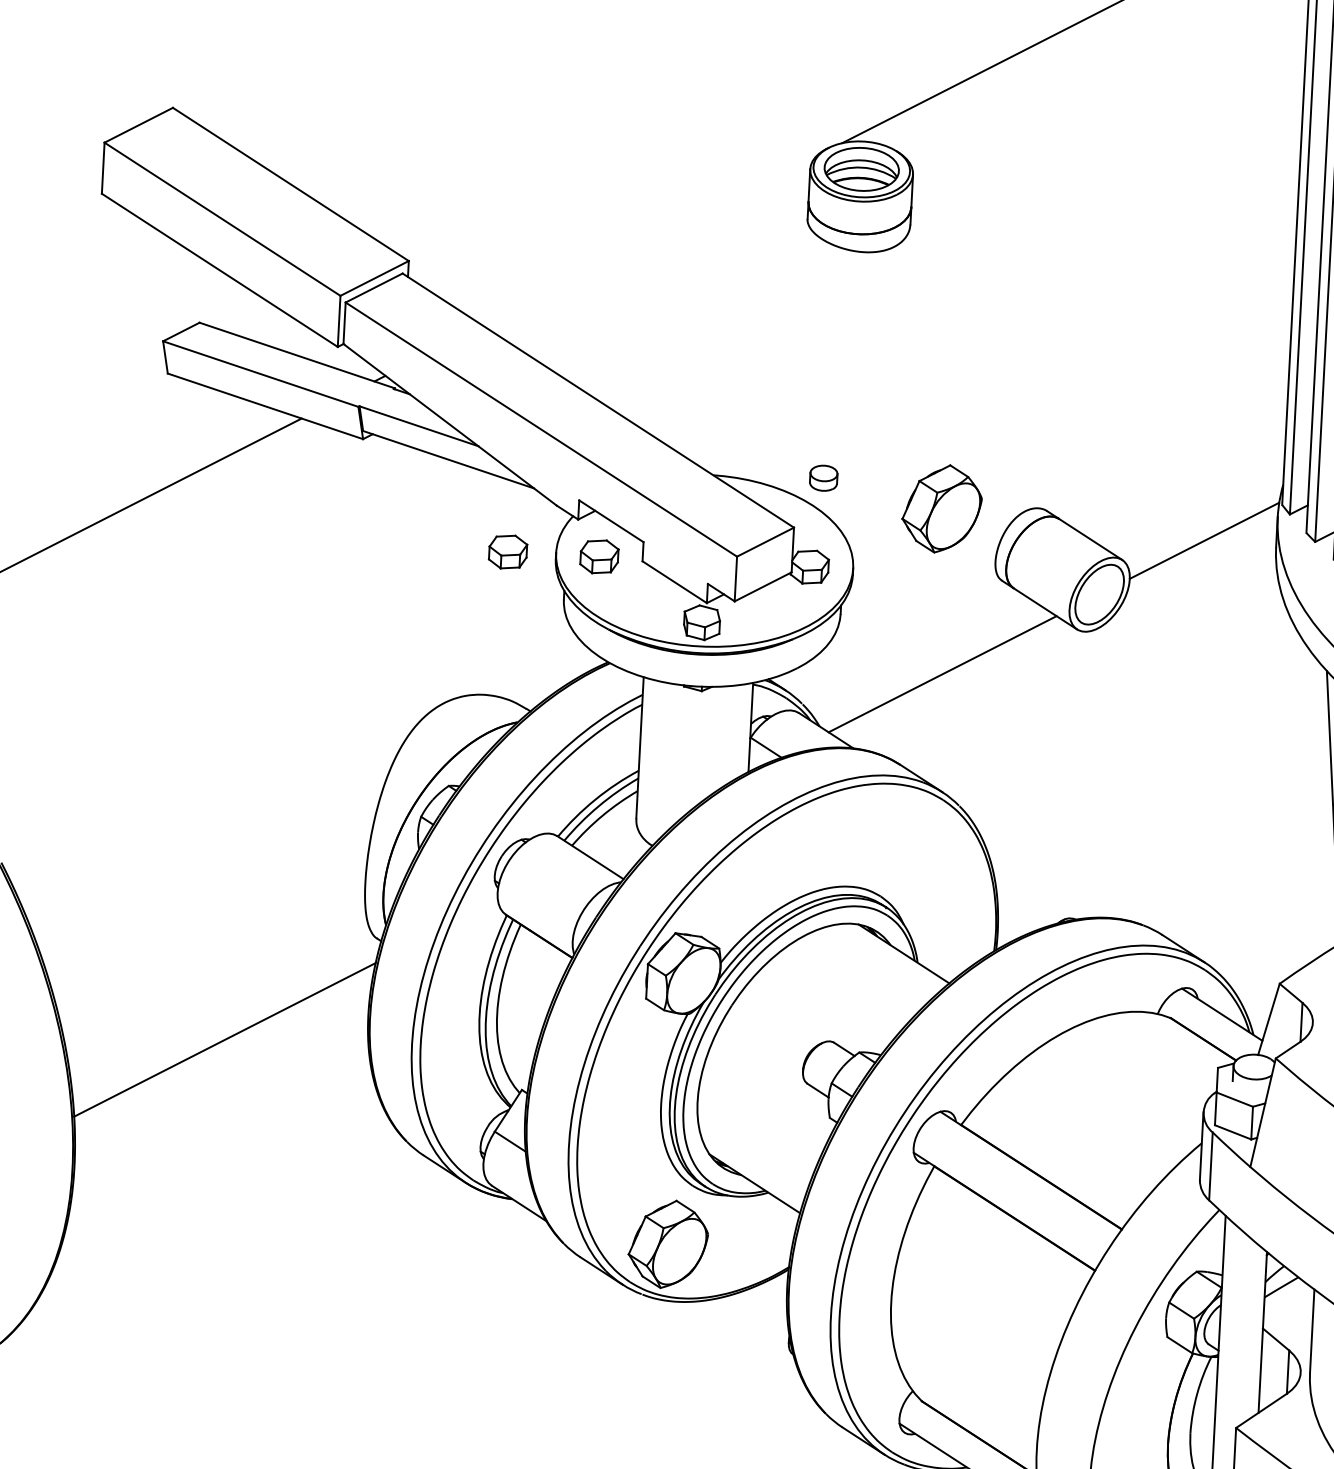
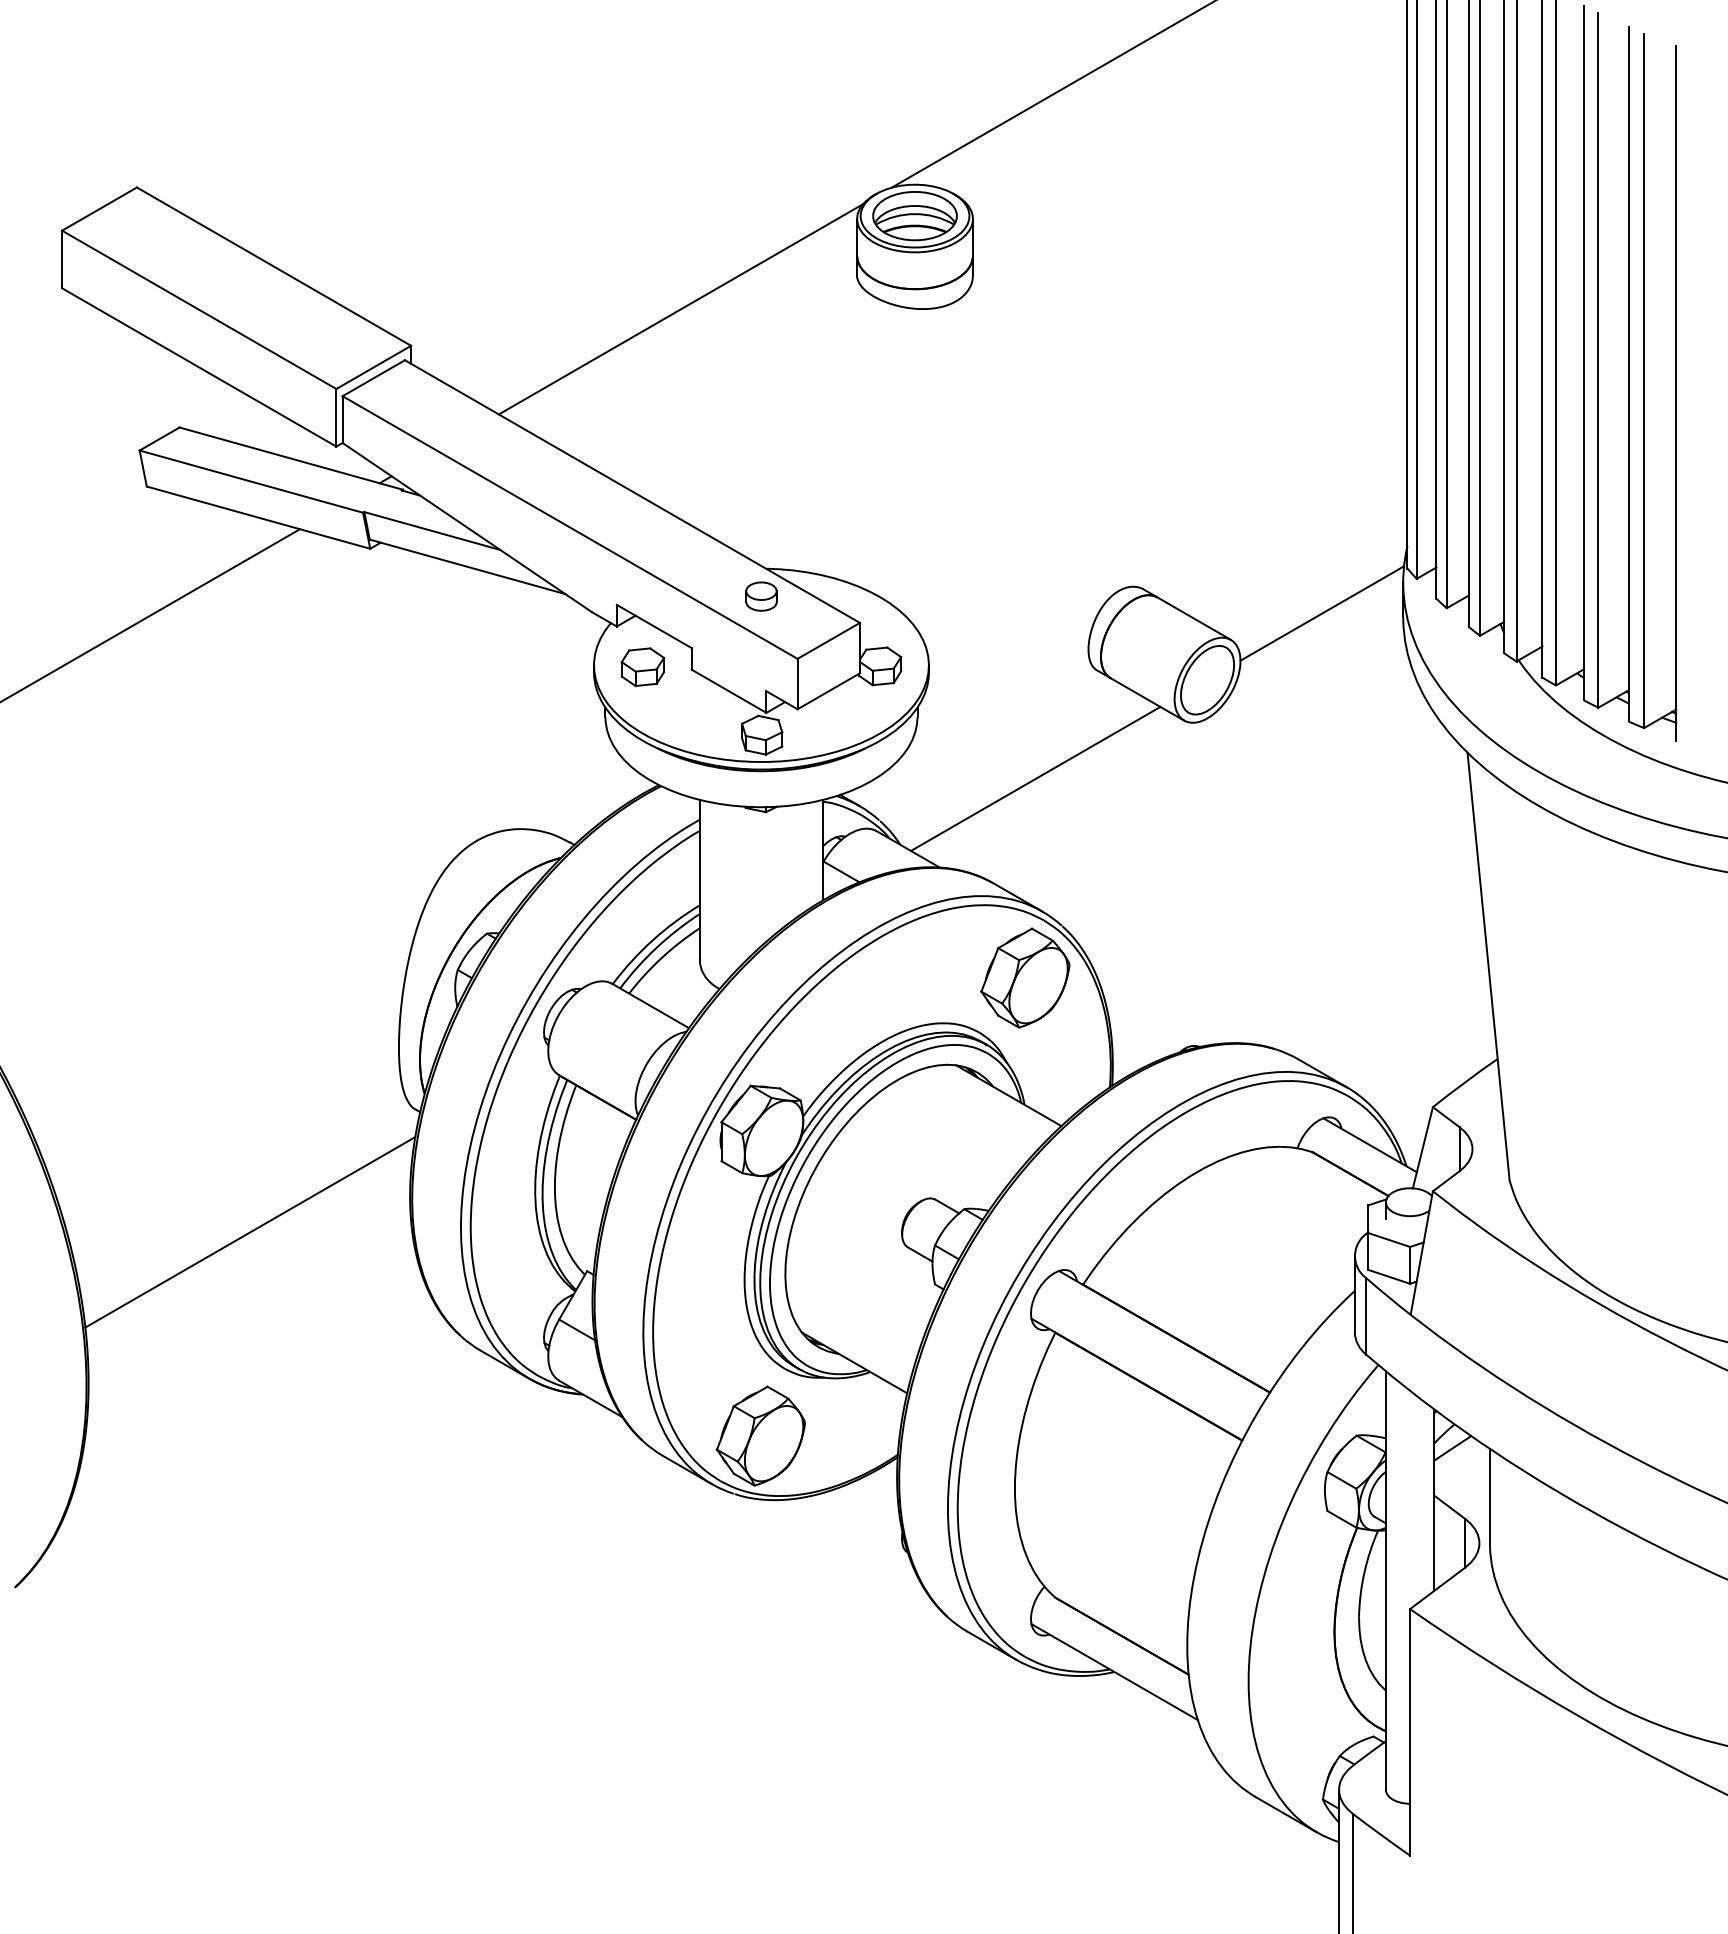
line: (649, 241) -> (680, 309), added
part: (823, 478) -> (761, 596), moved
part: (942, 508) -> (1025, 977), moved
part: (507, 552) -> (539, 667), removed

